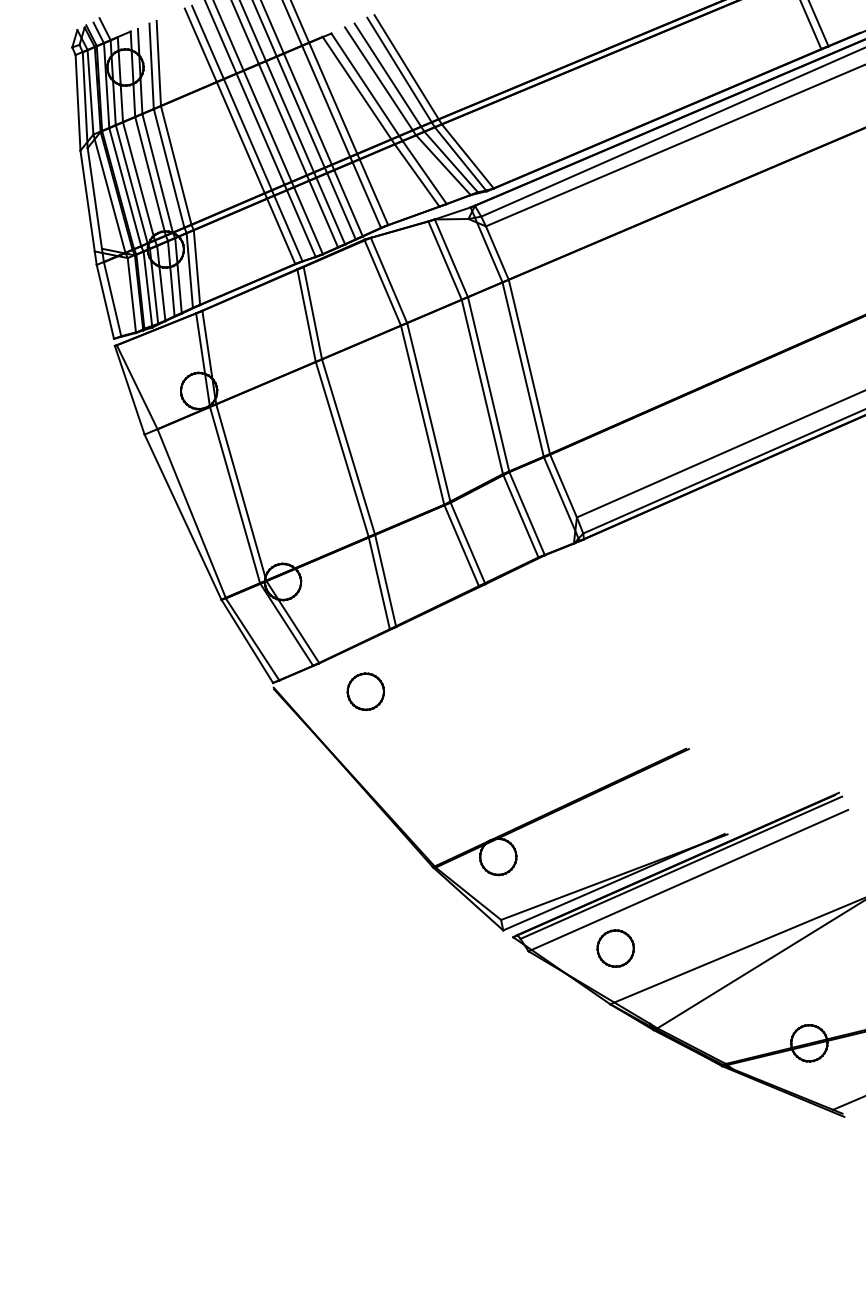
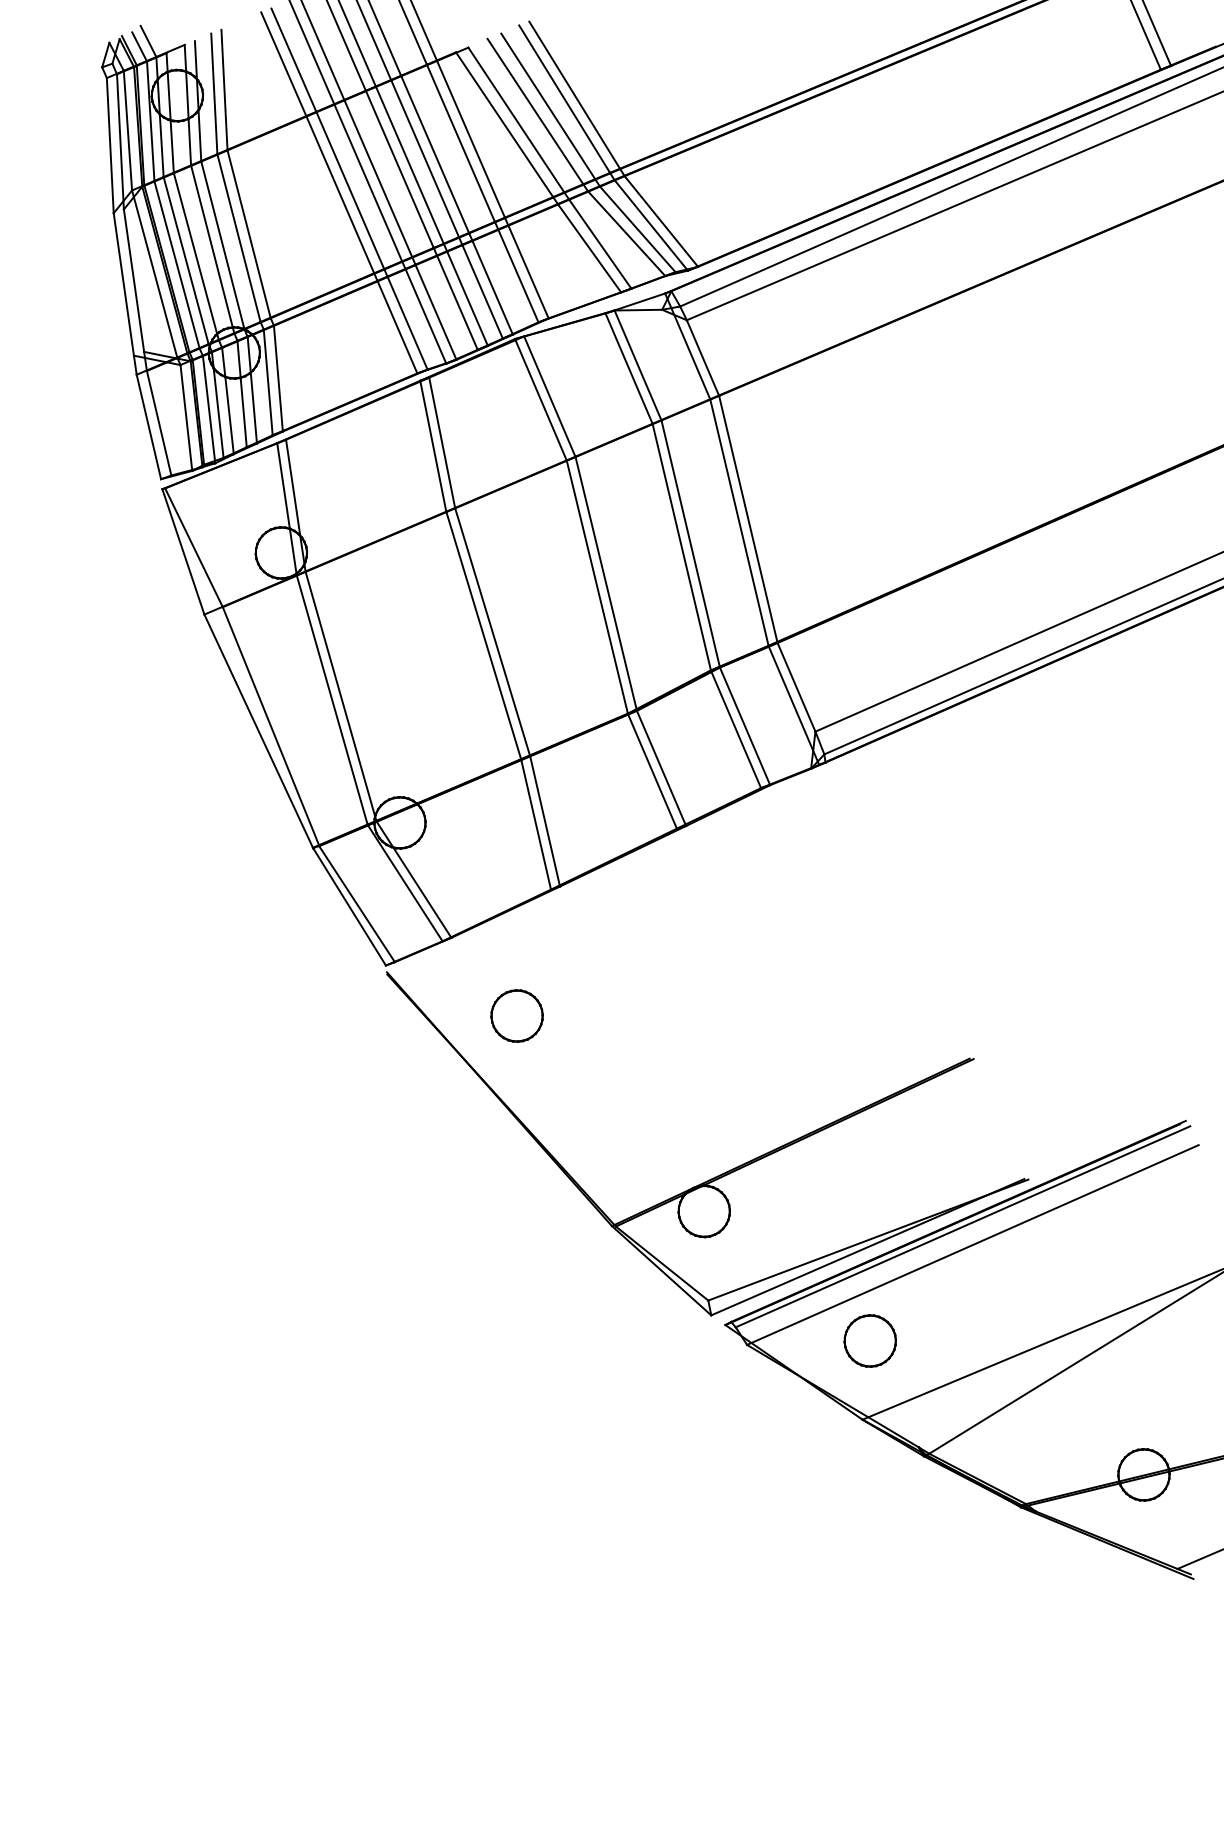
part: (365, 691) -> (516, 1015), moved

